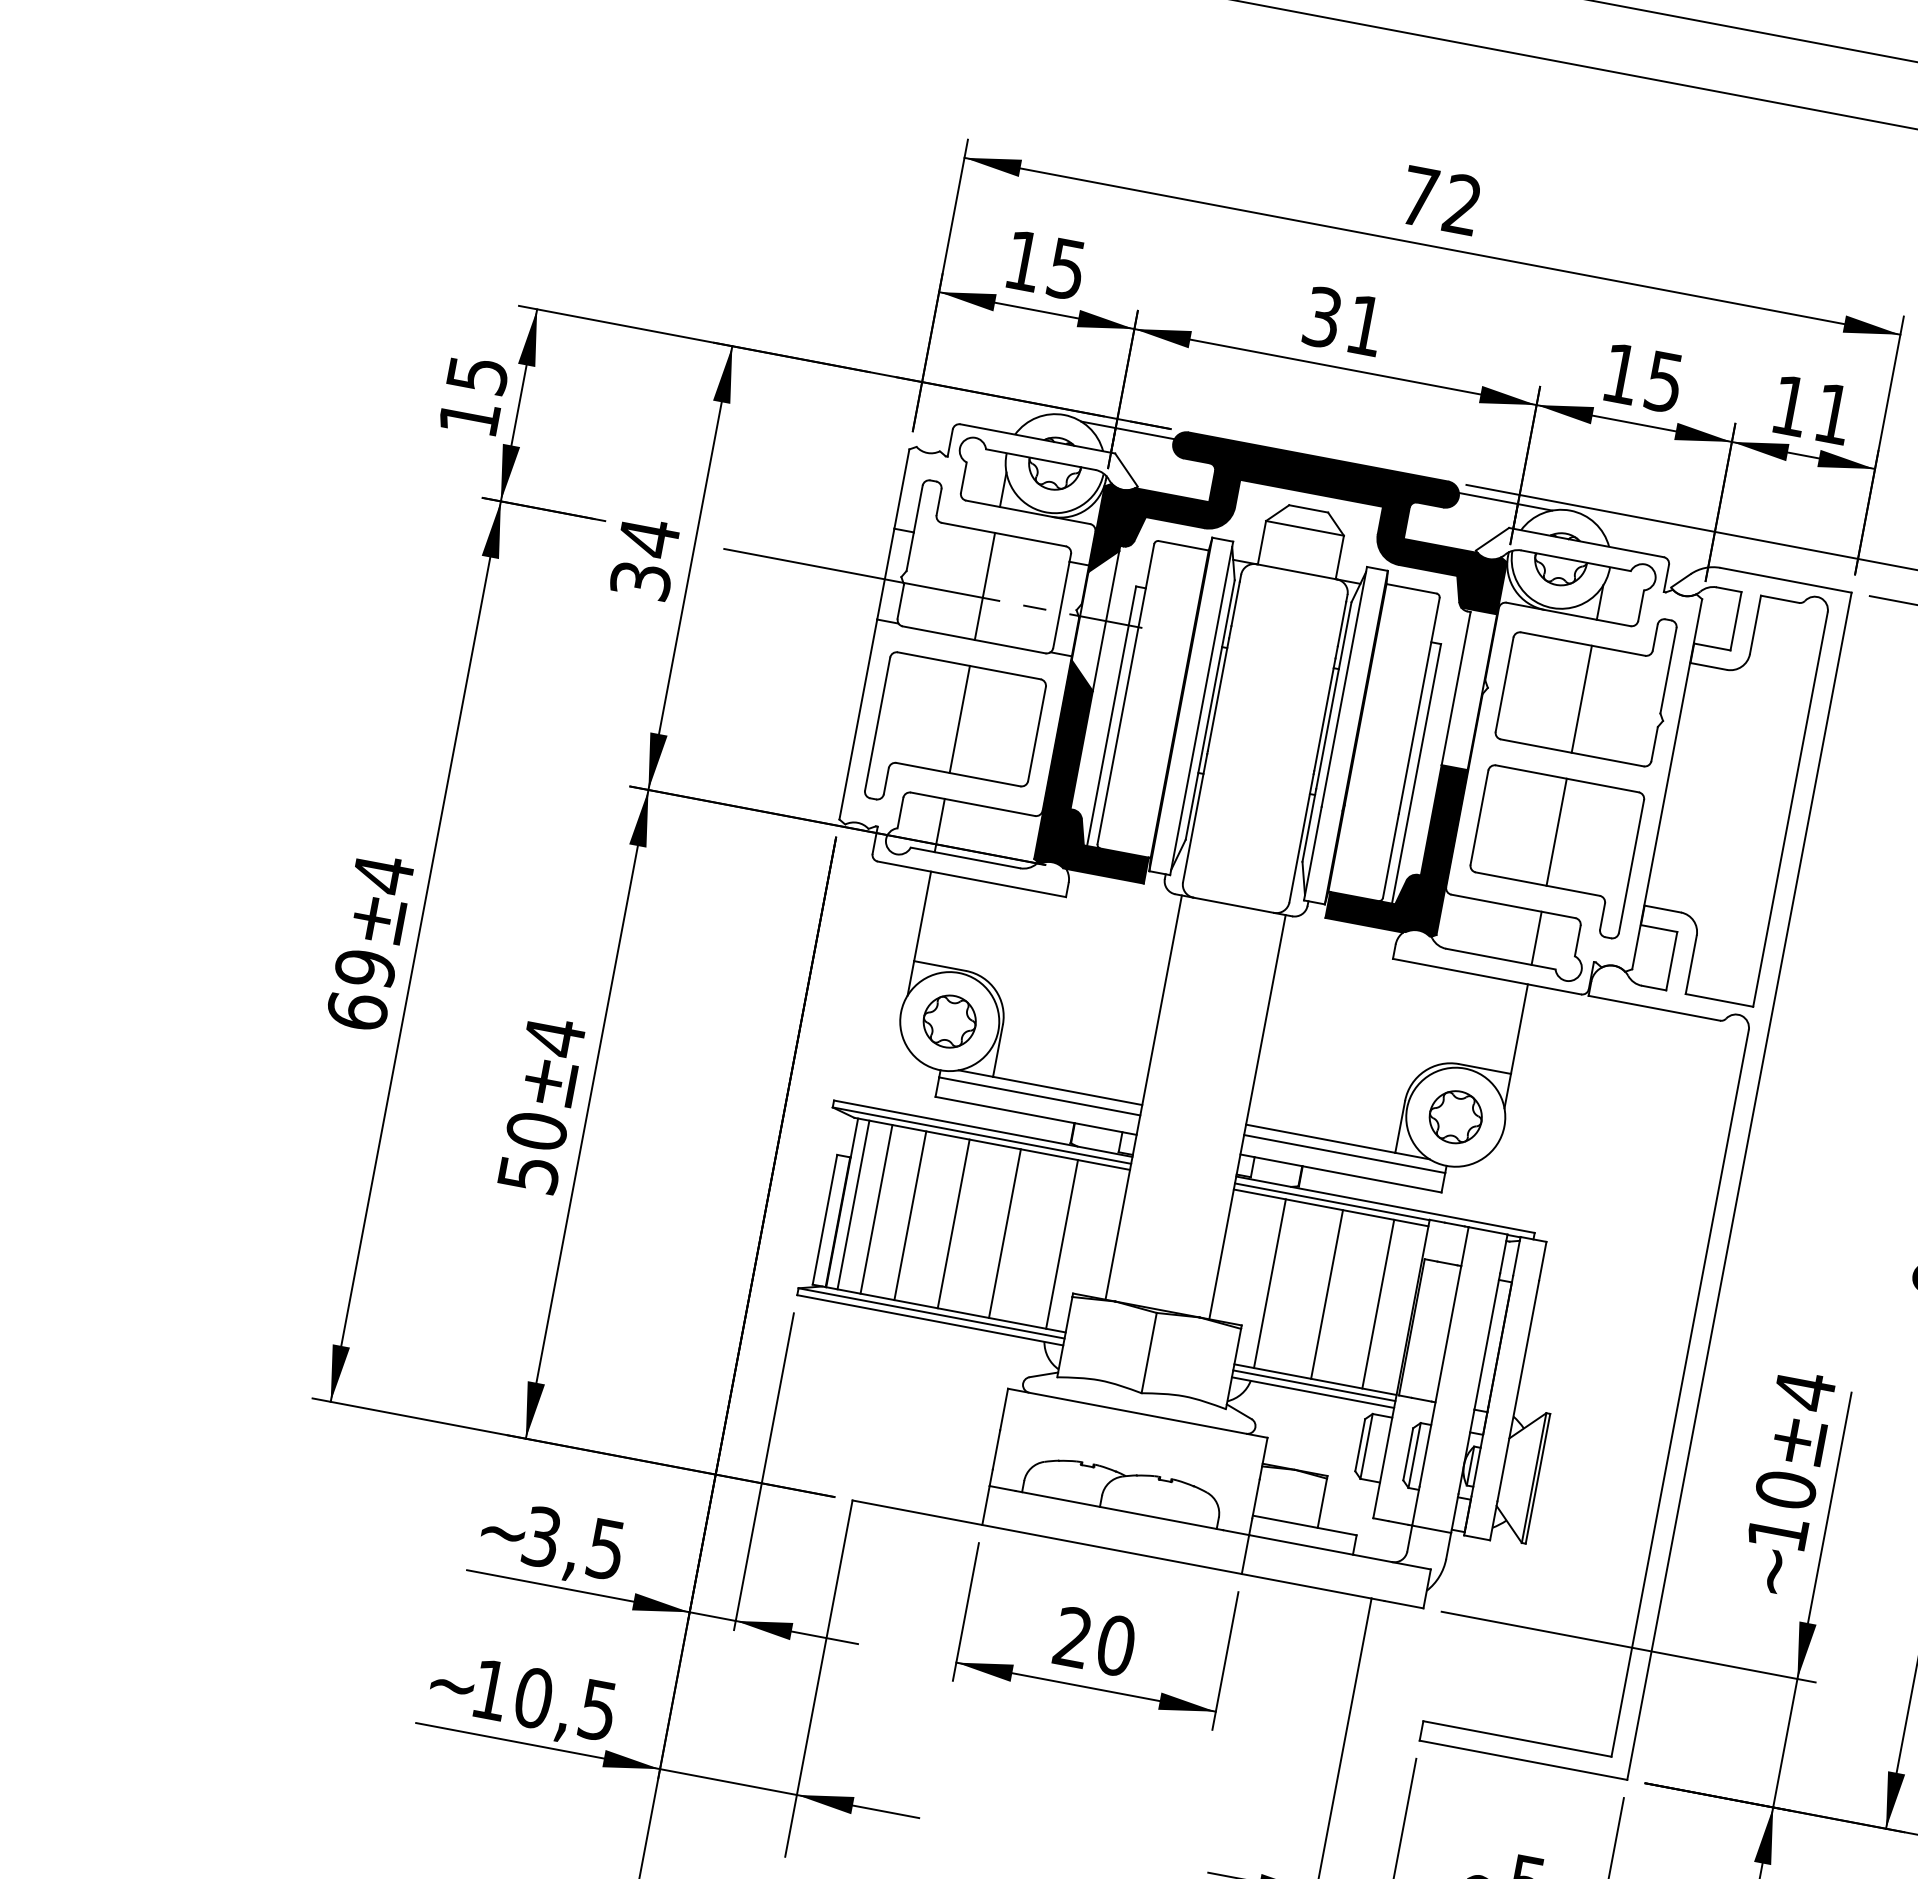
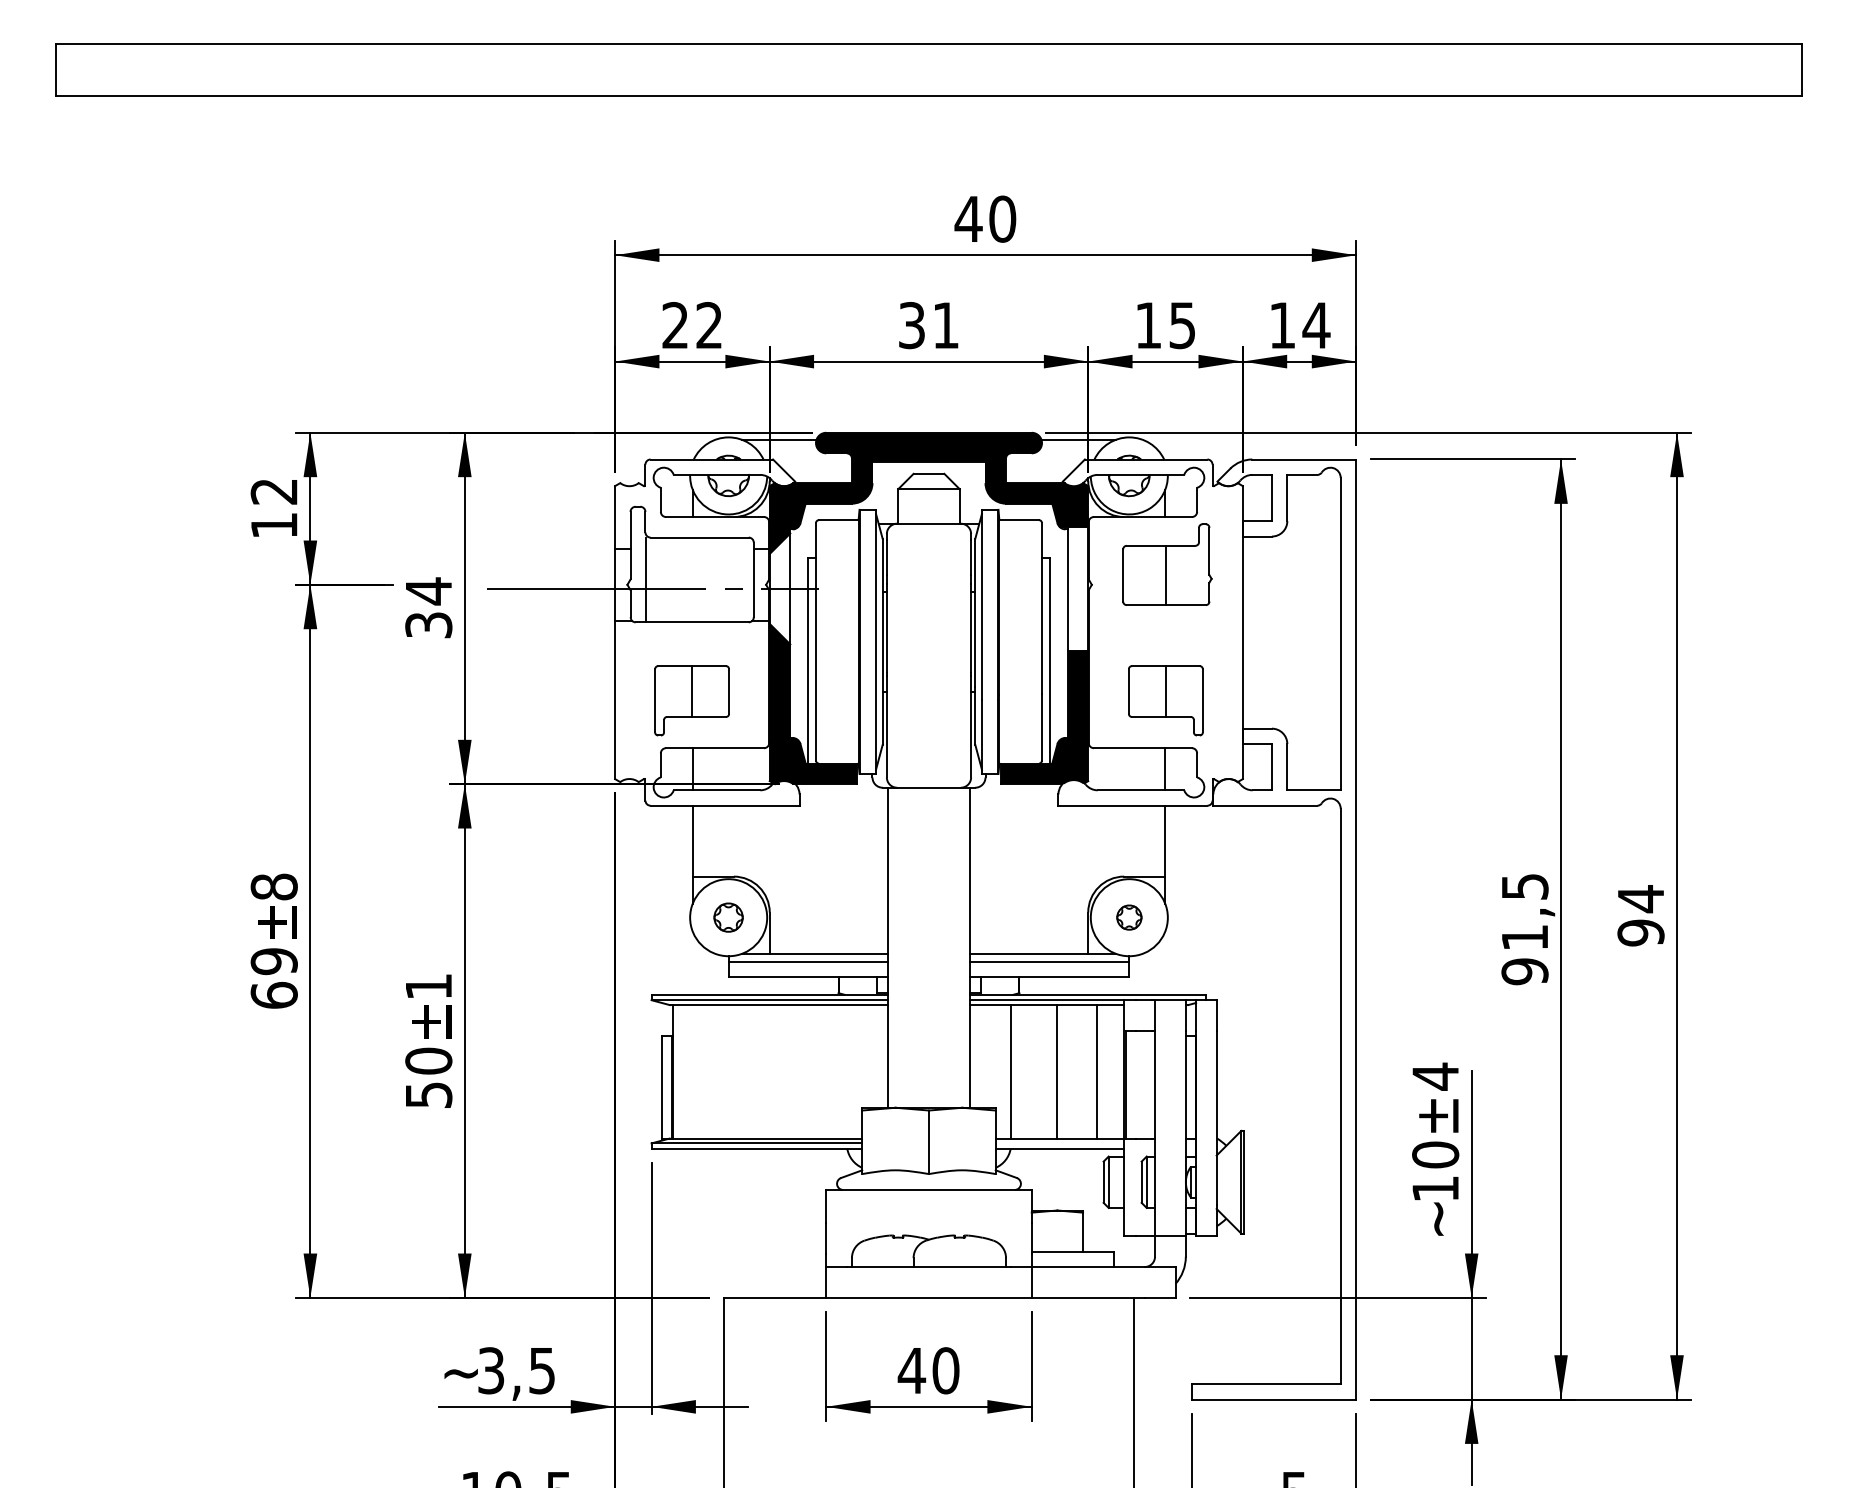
text: (1440, 199) -> (985, 218), 72 -> 40
text: (1044, 264) -> (691, 325), 15 -> 22
text: (476, 374) -> (273, 491), 15 -> 12
text: (1833, 413) -> (1316, 325), 11 -> 14
line: (984, 585) -> (645, 579), moved
part: (1588, 680) -> (1167, 564), size x0.7
part: (954, 738) -> (691, 700), size x0.6
part: (1553, 851) -> (1165, 700), size x0.6
text: (382, 874) -> (273, 887), 4 -> 8
part: (949, 1021) -> (728, 917), size x0.7
text: (554, 1036) -> (428, 986), 4 -> 1
part: (1456, 1117) -> (1129, 917), size x0.6
line: (853, 1204) -> (681, 1071), removed
line: (876, 1208) -> (699, 1071), removed
line: (910, 1215) -> (726, 1071), removed
line: (953, 1223) -> (760, 1071), removed
line: (1005, 1233) -> (801, 1071), removed
line: (1061, 1243) -> (846, 1071), removed
line: (1313, 1385) -> (1059, 1143), removed
text: (1072, 1637) -> (911, 1370), 20 -> 40

